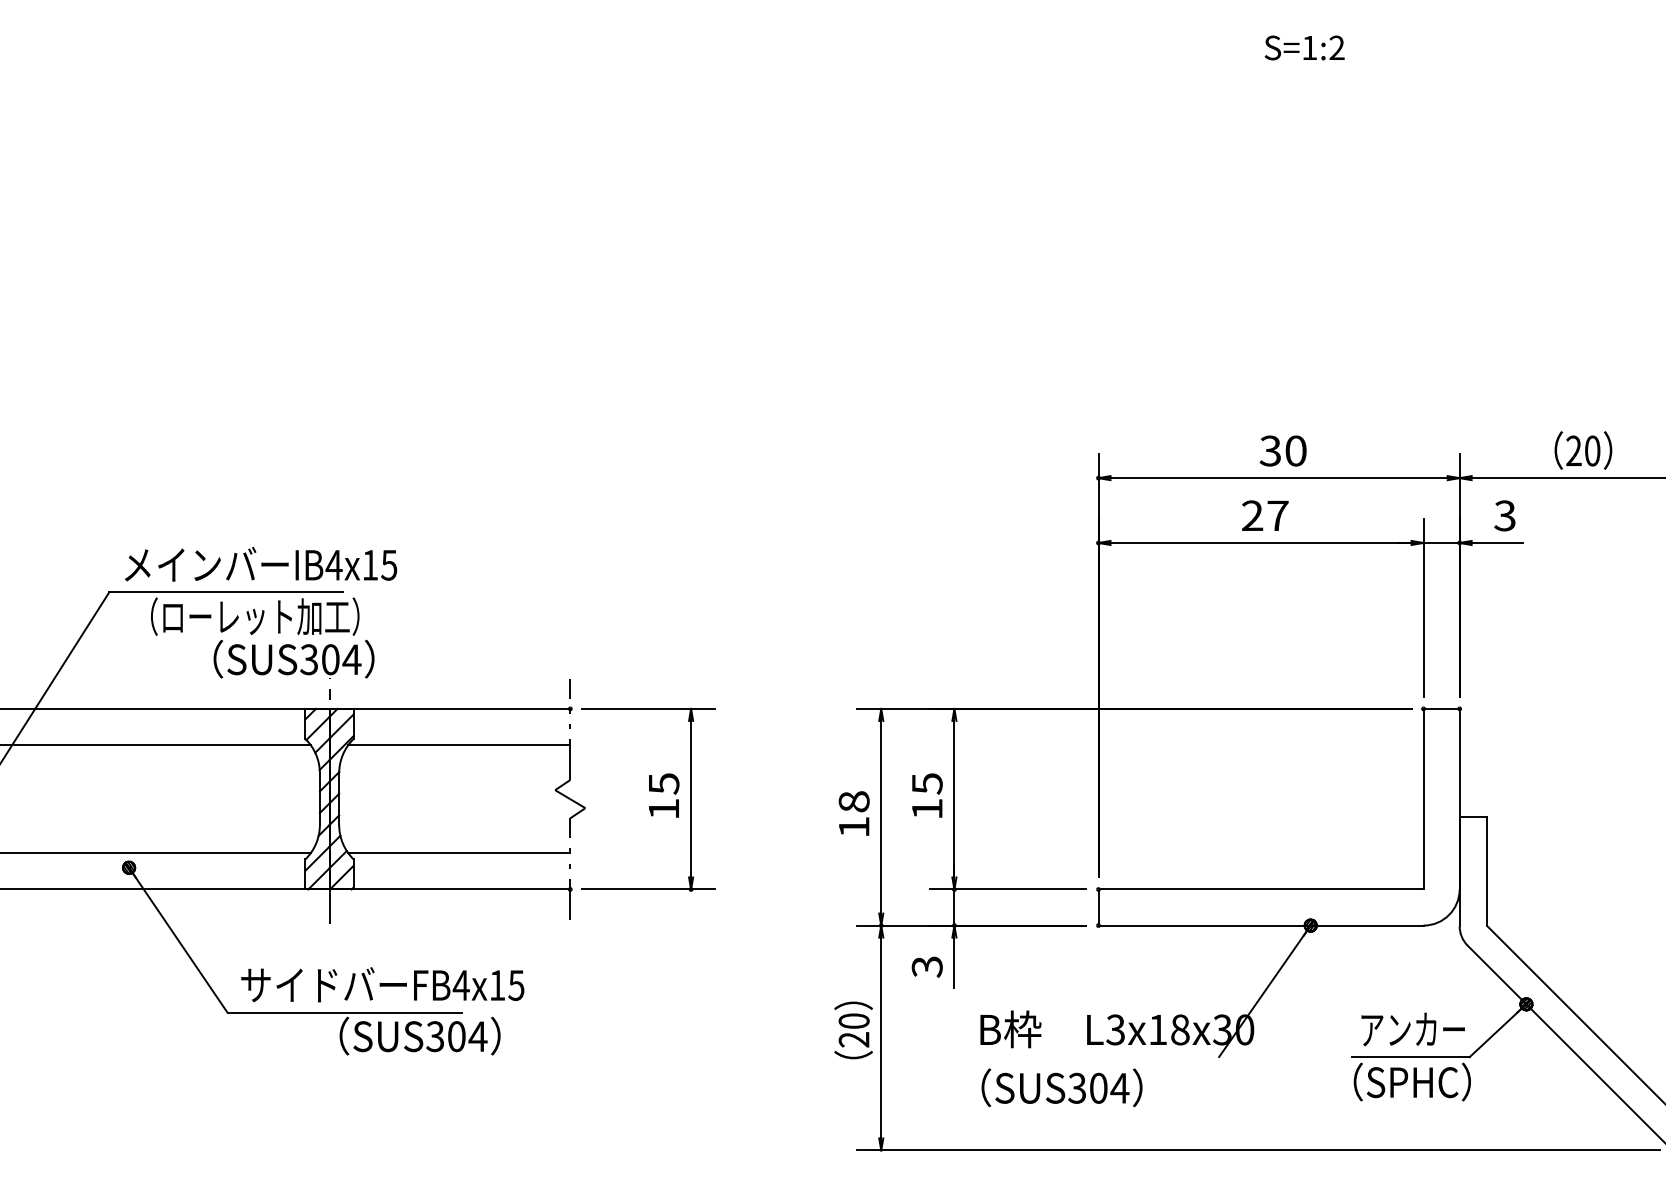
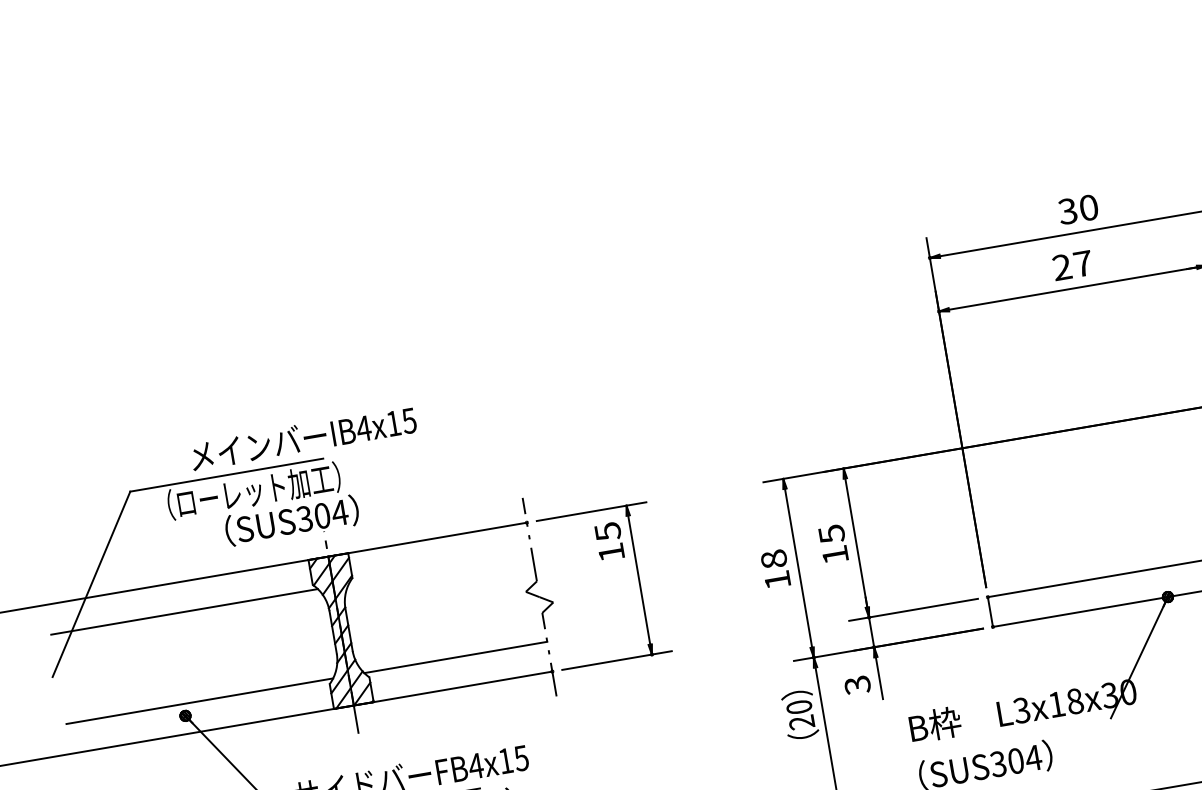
text: (261, 564) -> (303, 438), moved
line: (459, 745) -> (440, 568), removed
text: (664, 795) -> (610, 541), moved
text: (853, 1030) -> (800, 714), moved

